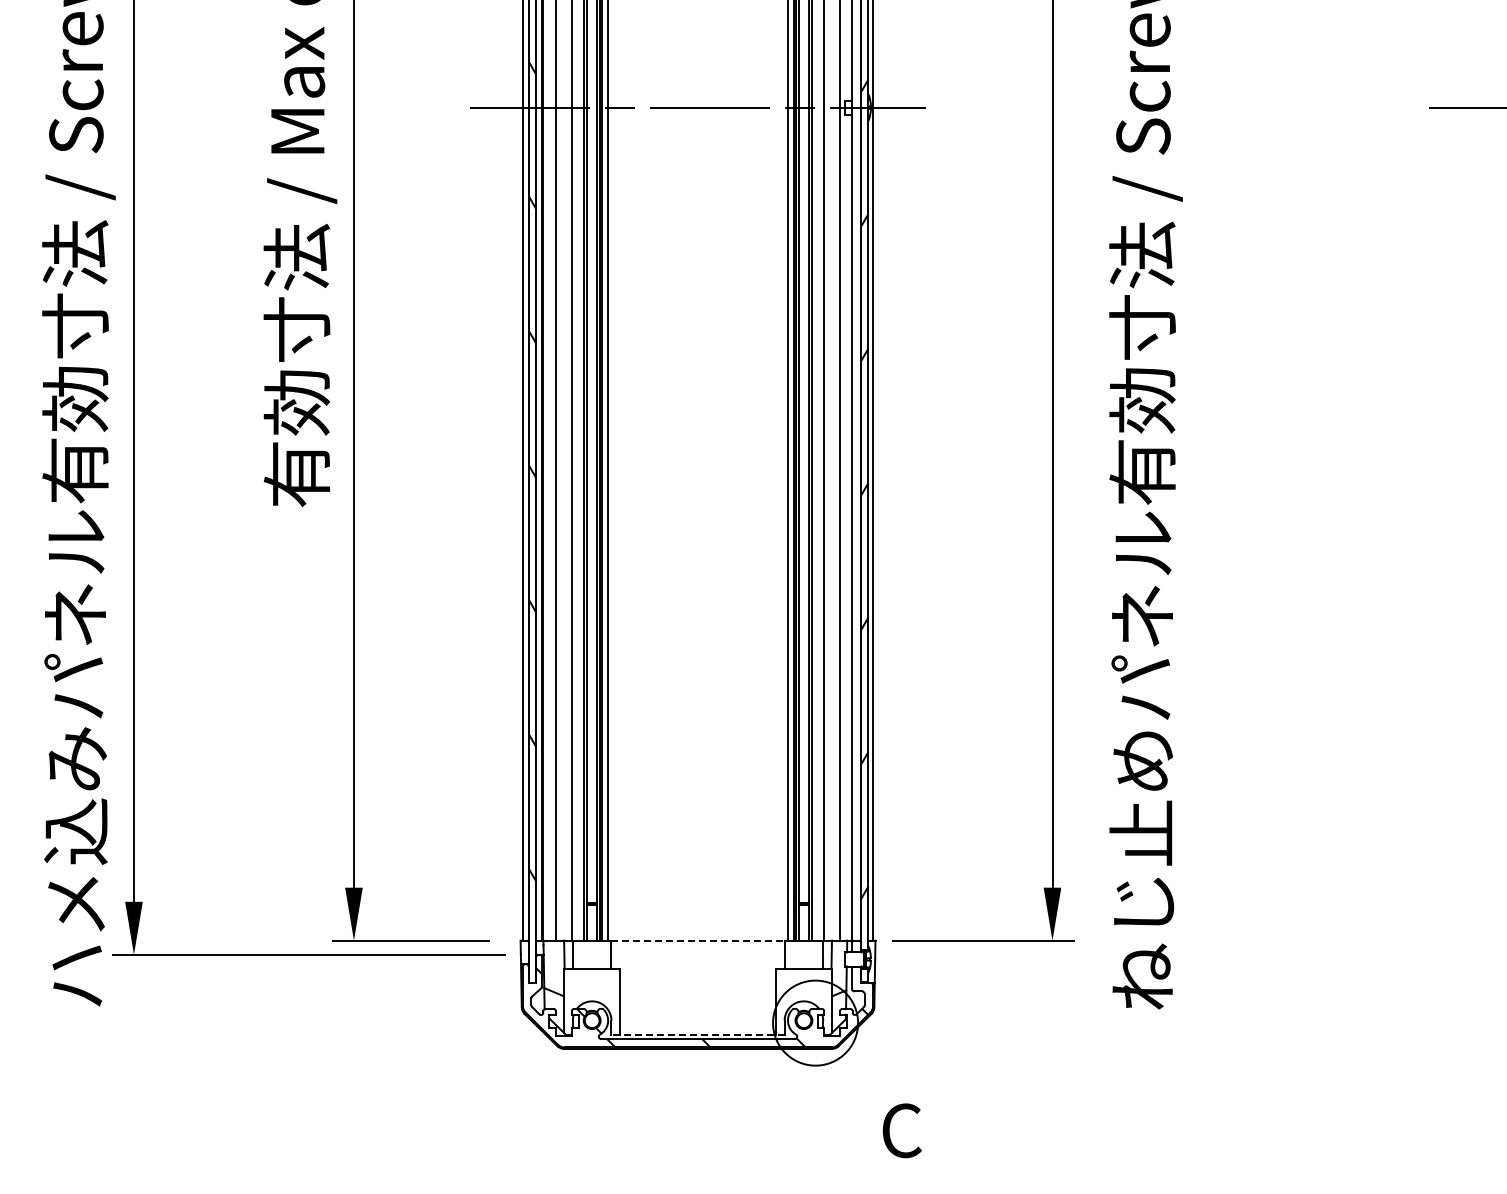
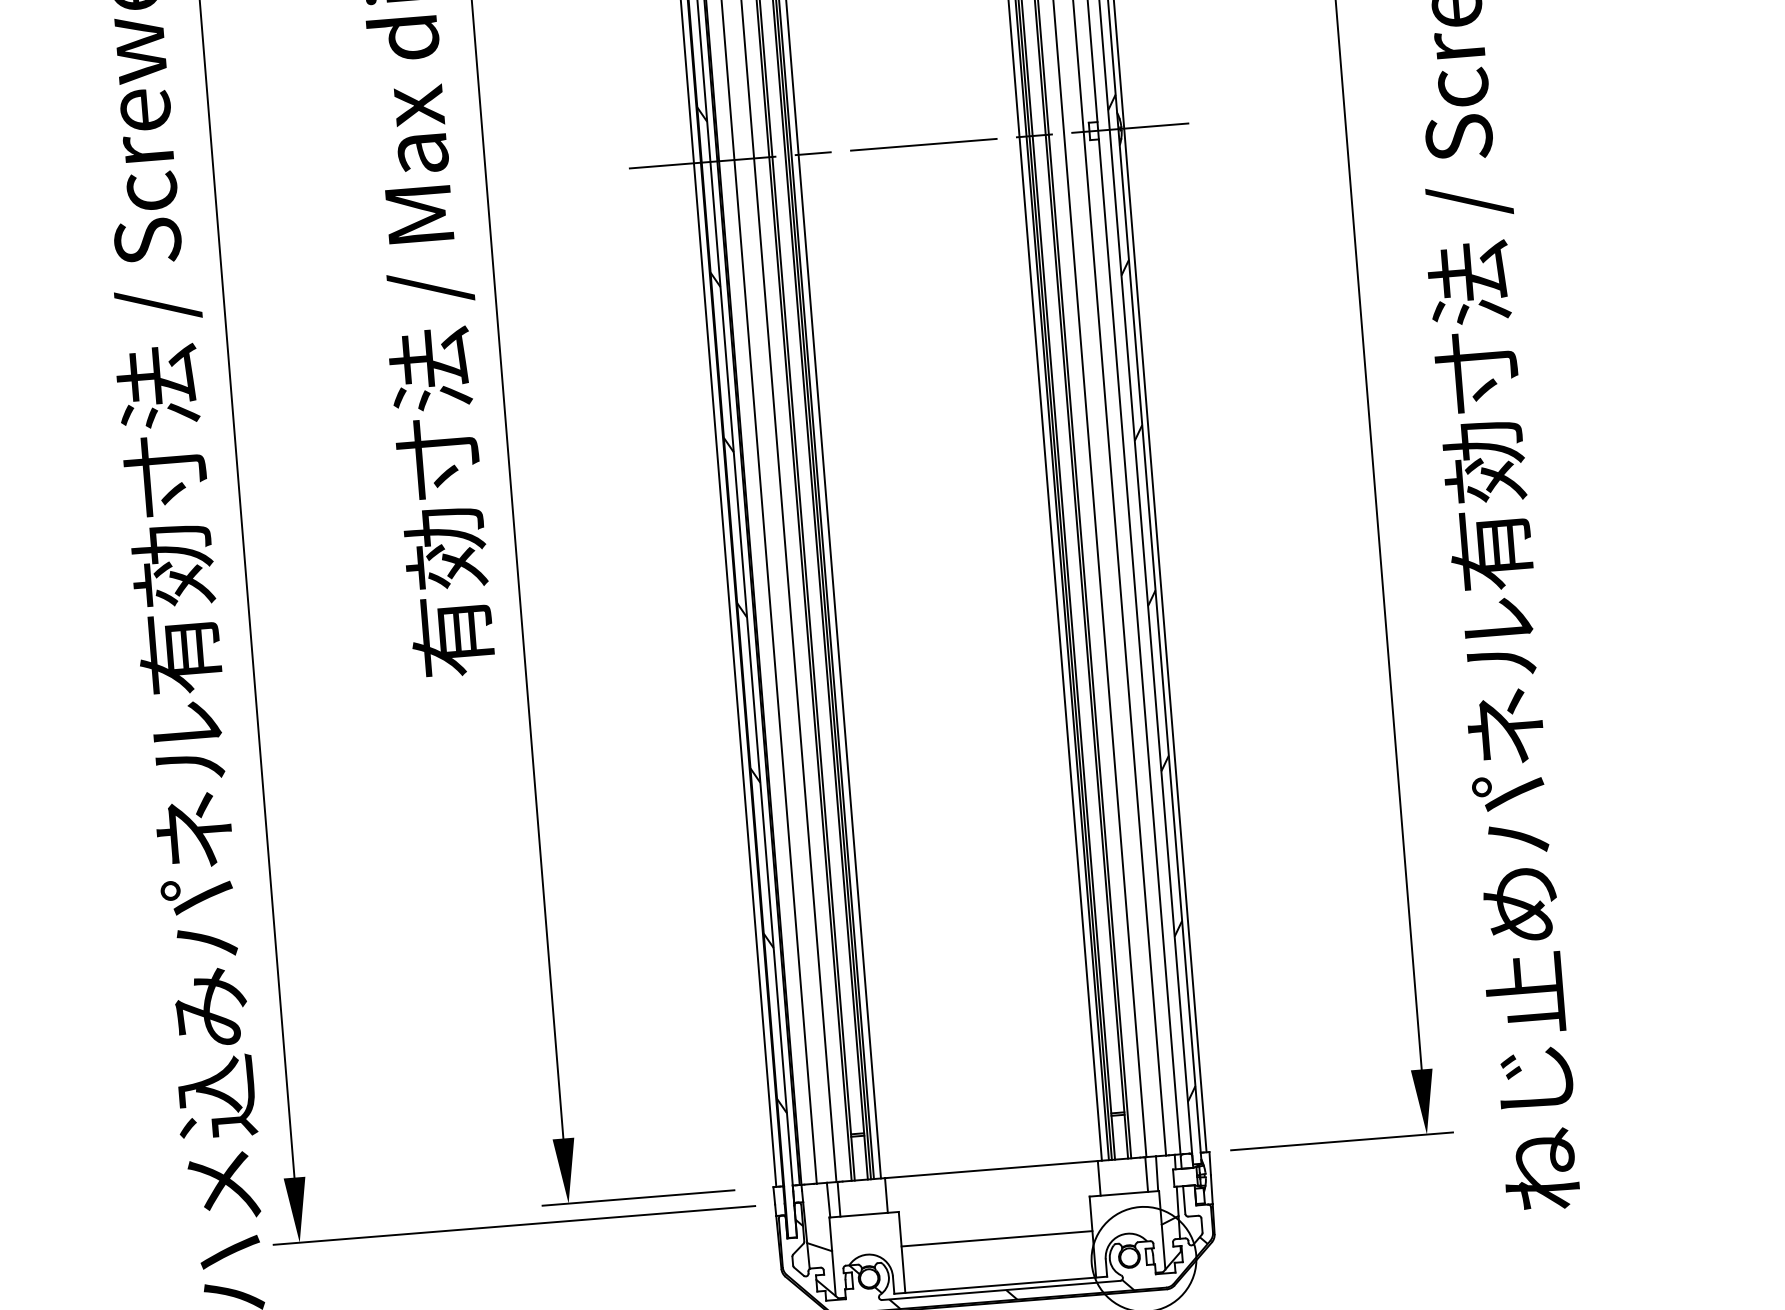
line: (698, 940) -> (991, 1169), dashed -> solid
line: (697, 996) -> (996, 1238), added
line: (698, 1034) -> (1001, 1284), dashed -> solid

